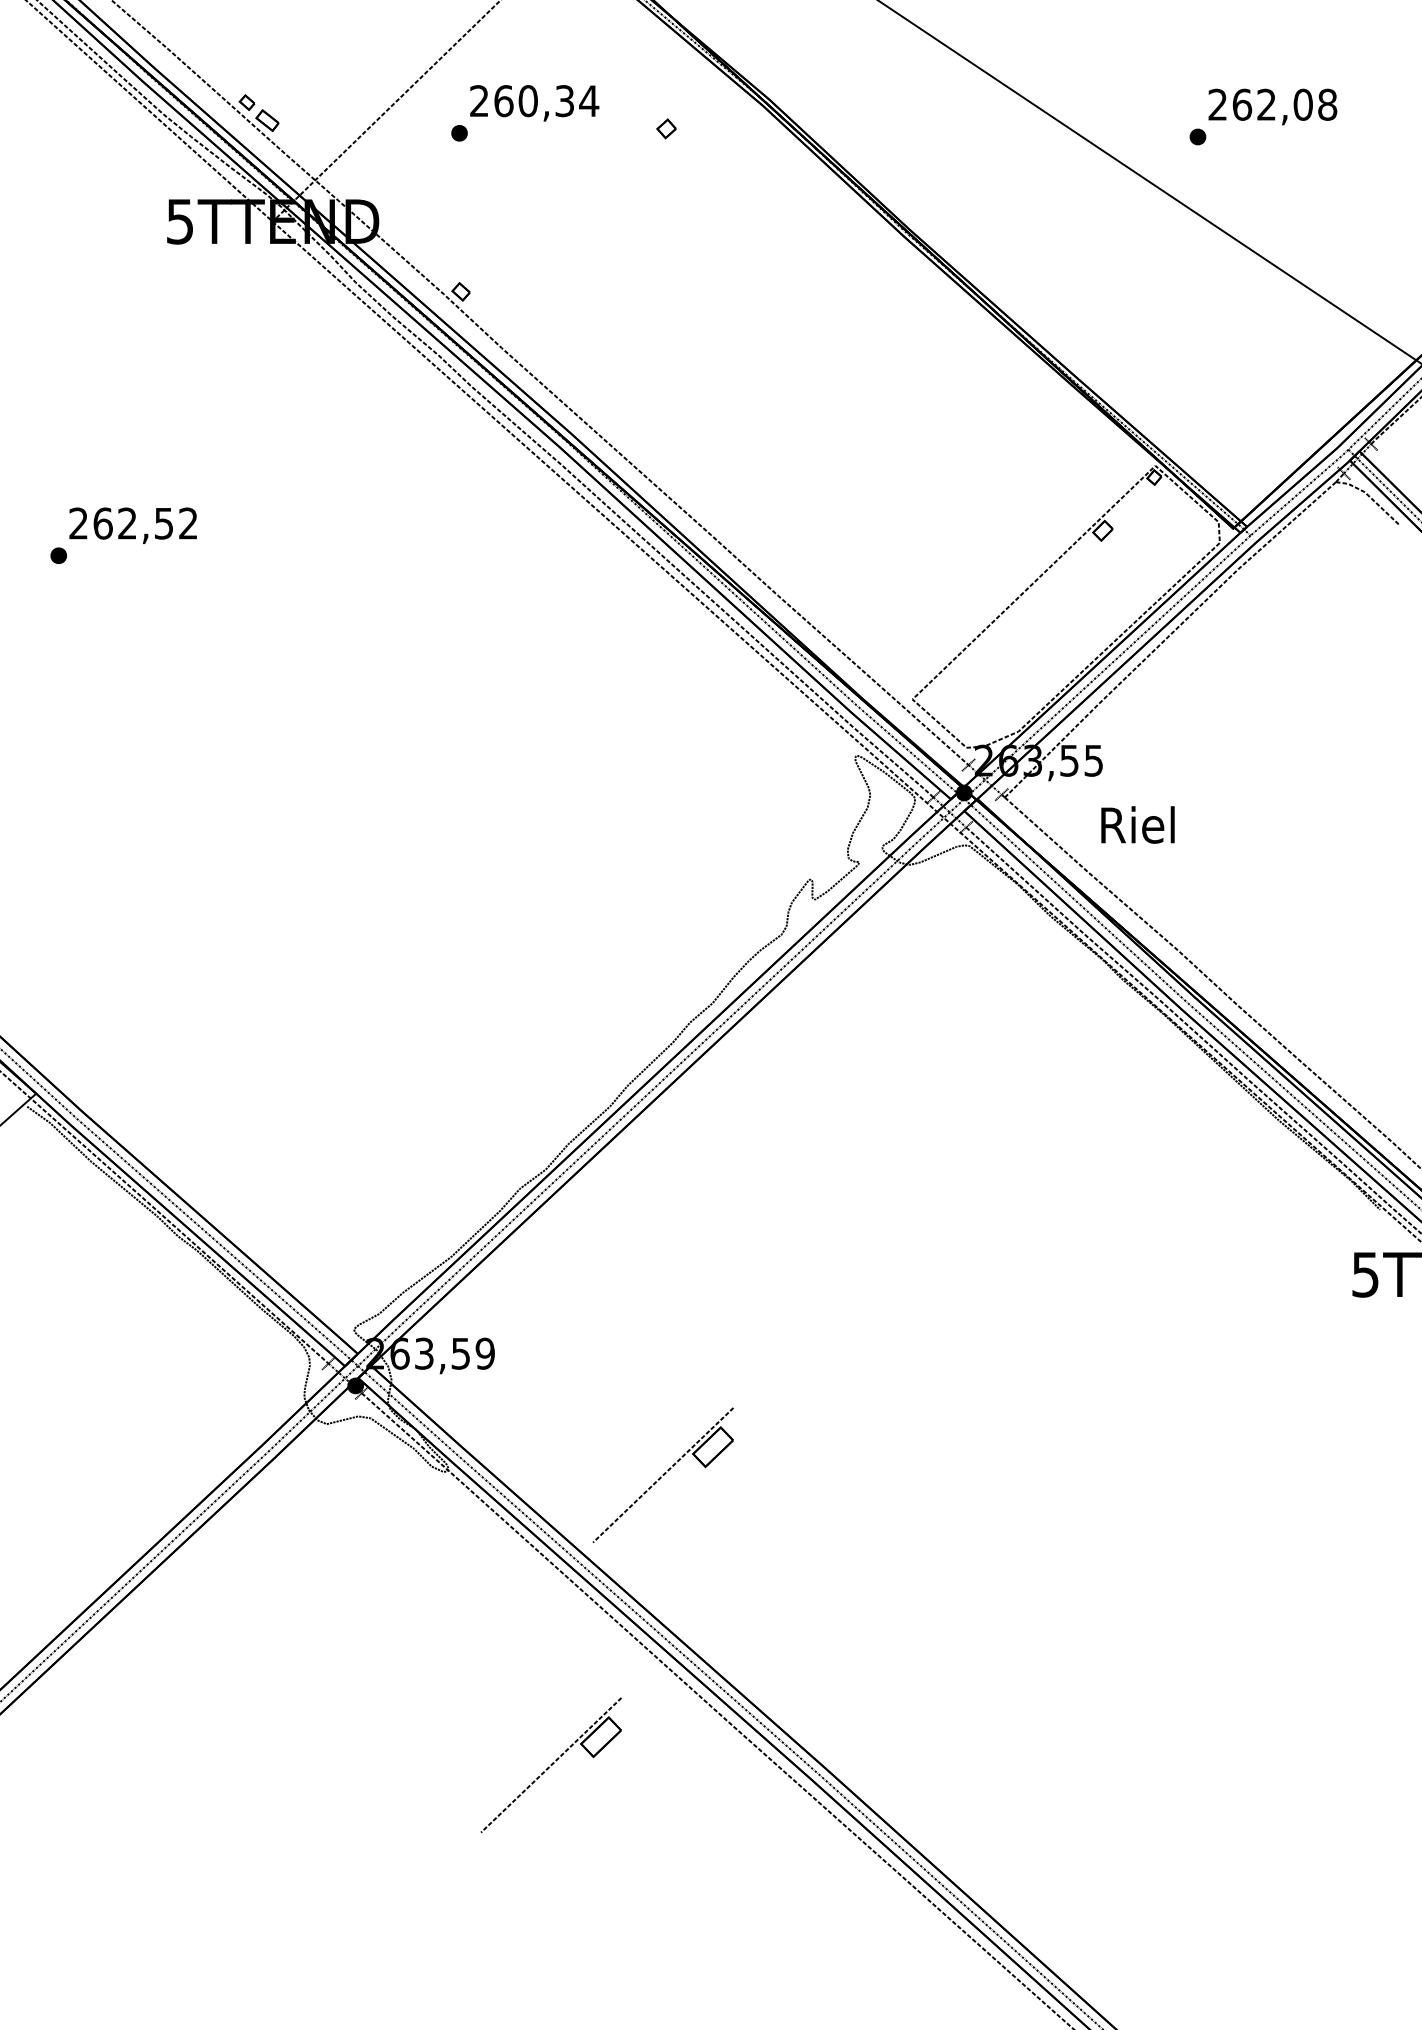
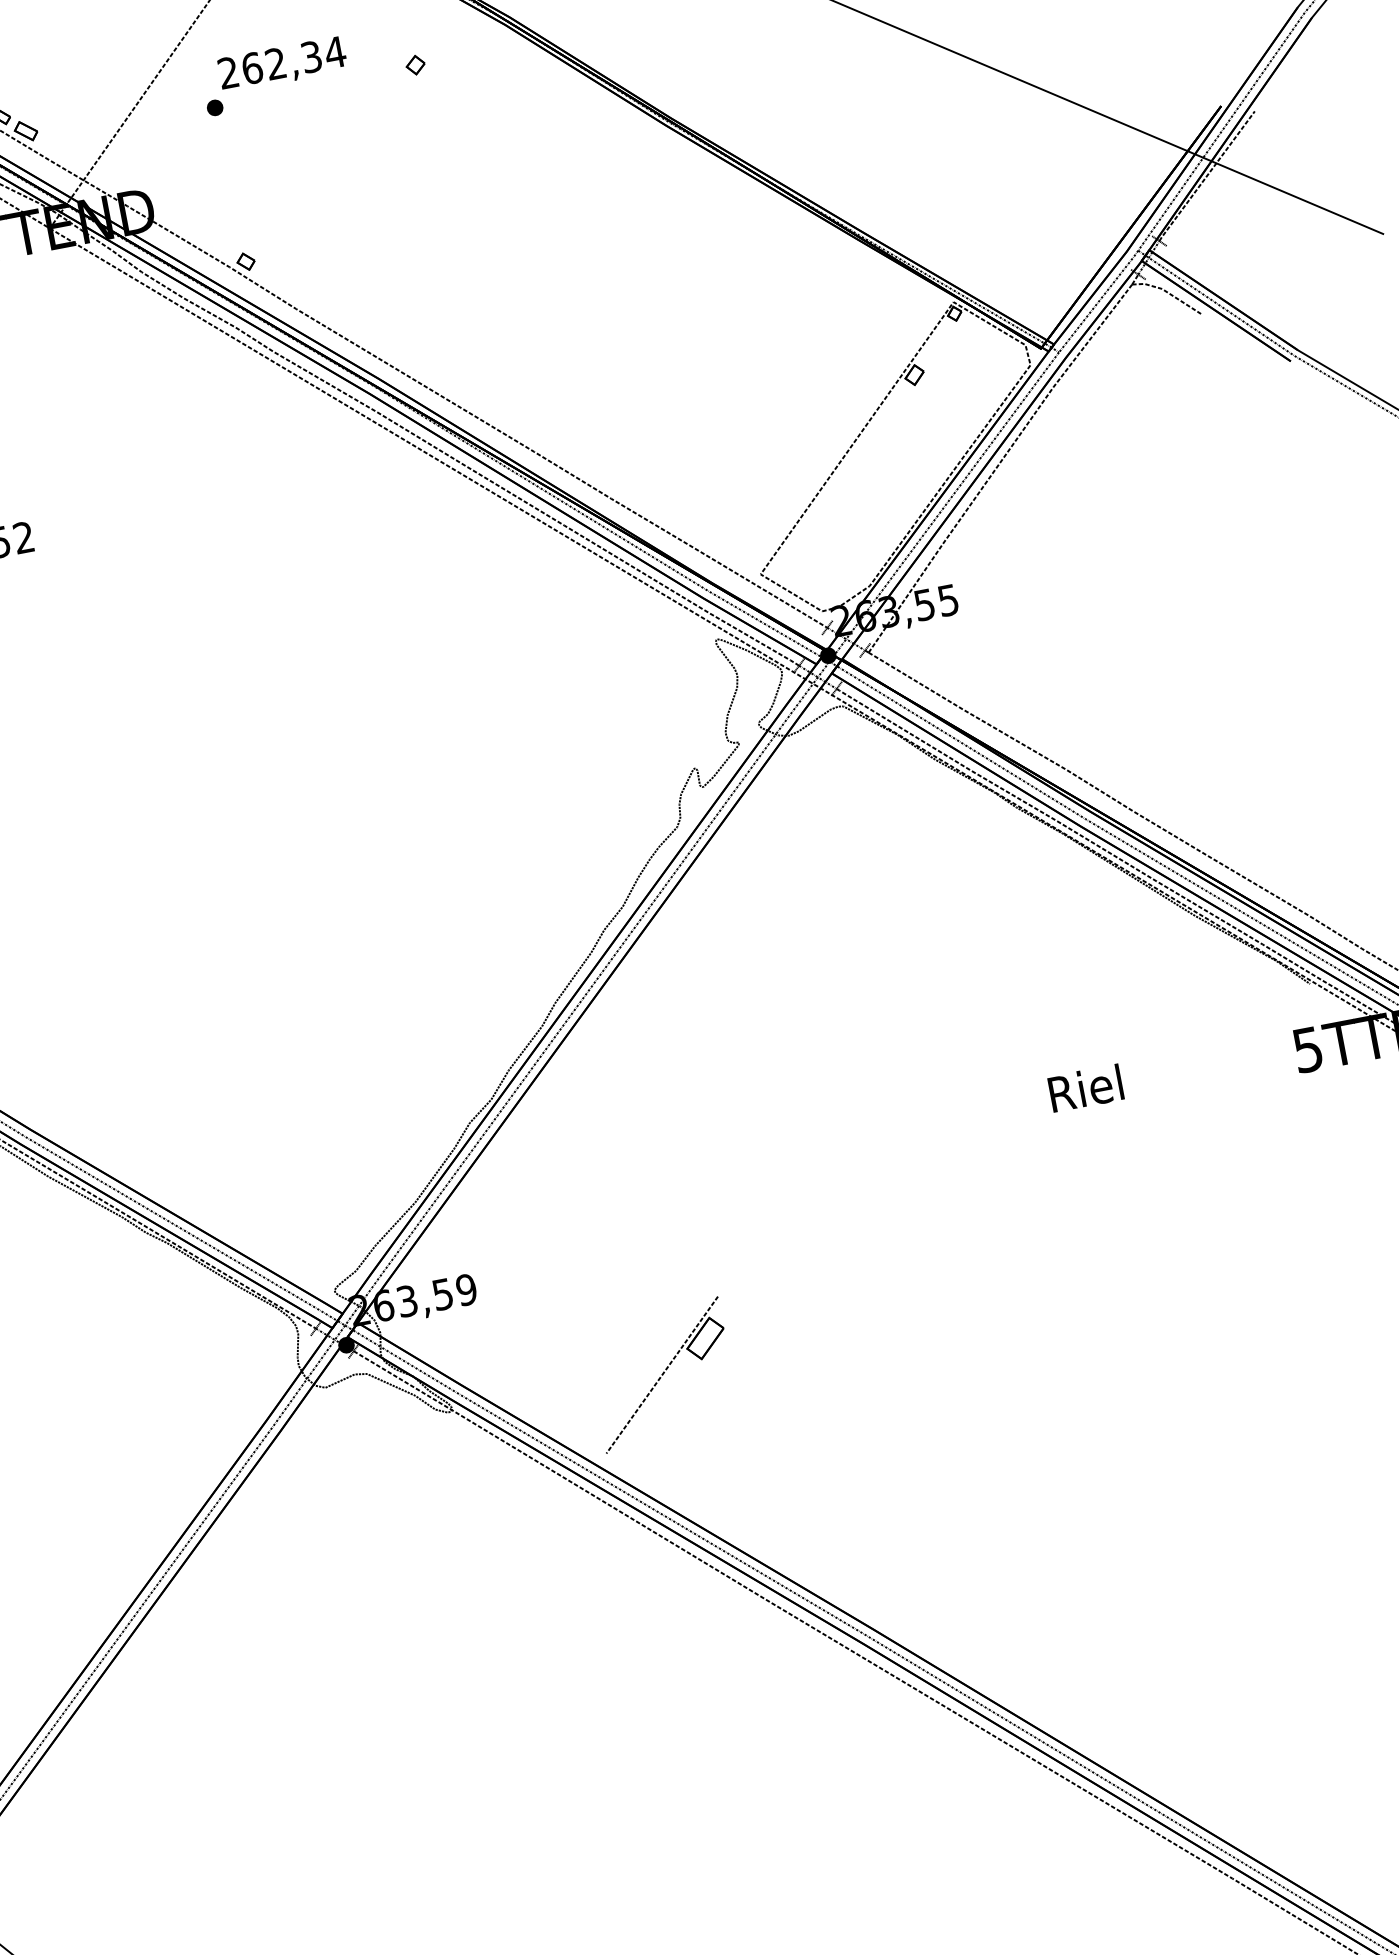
text: (527, 101) -> (275, 64), 260,34 -> 262,34
text: (1137, 824) -> (1085, 1087), moved
part: (550, 1764) -> (606, 1677), removed

